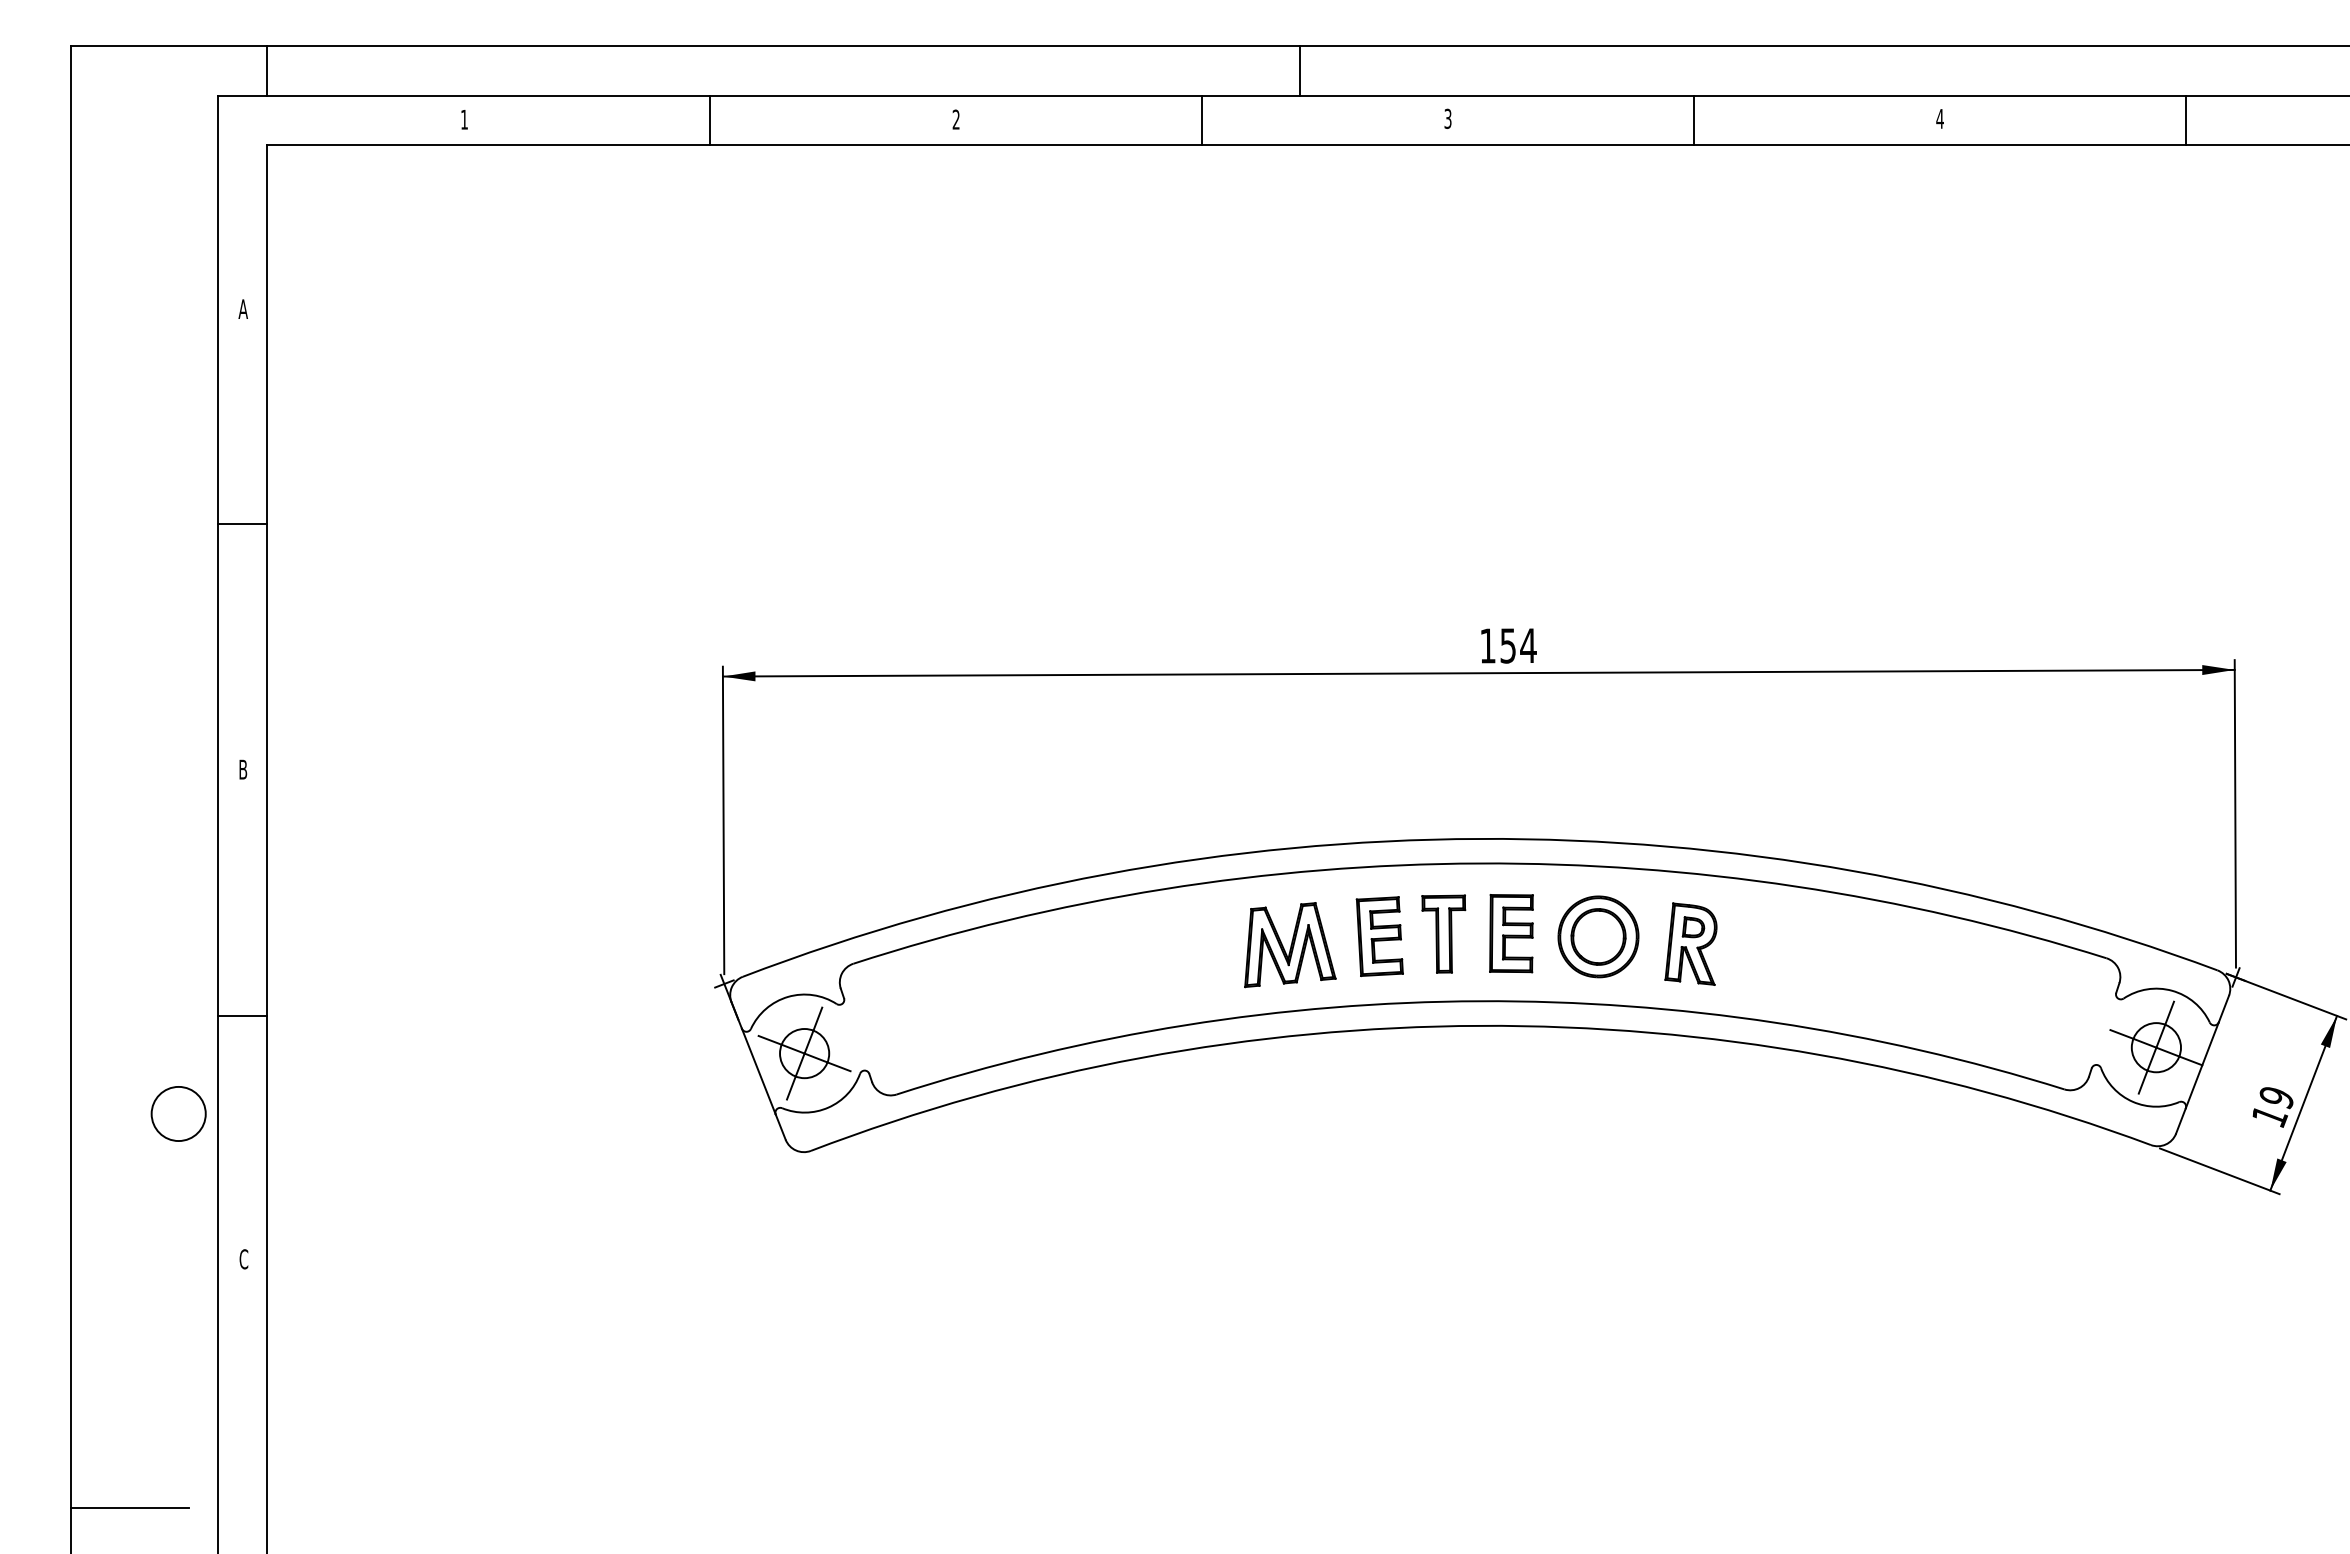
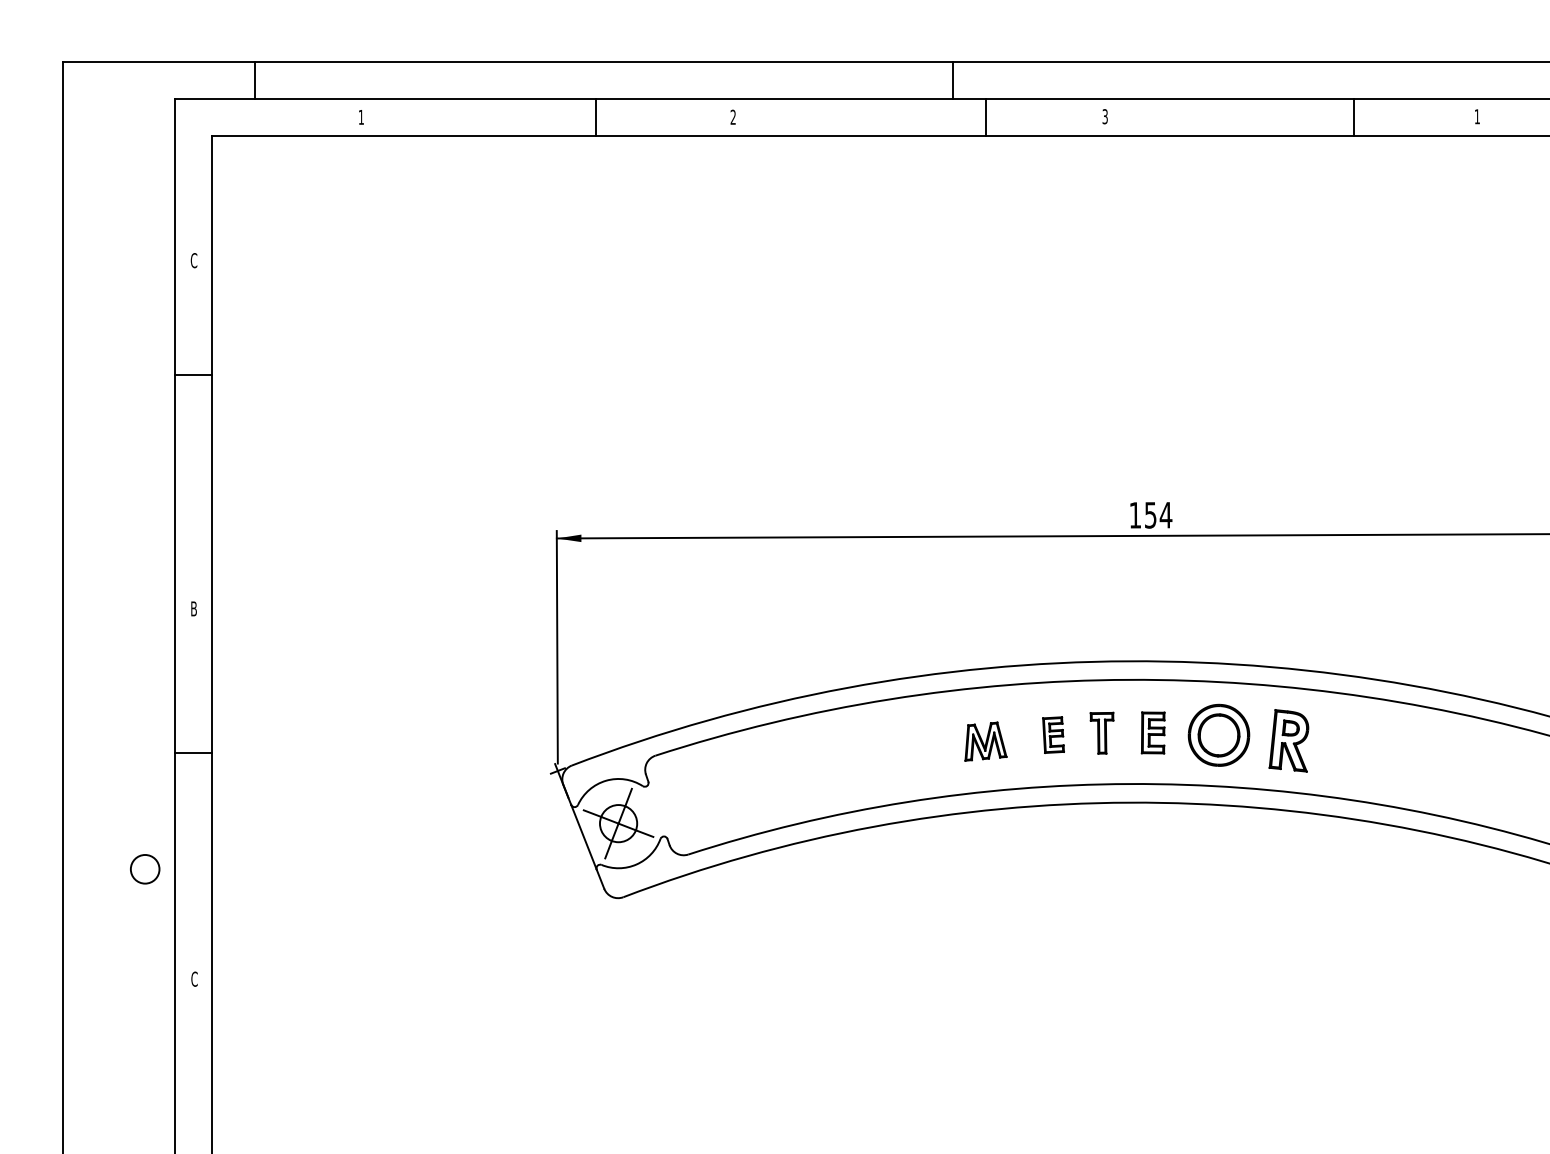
line: (267, 70) -> (254, 80), moved
line: (1300, 70) -> (952, 80), moved
text: (1939, 118) -> (1476, 116), 4 -> 1
line: (710, 119) -> (596, 117), moved
line: (1201, 119) -> (986, 117), moved
line: (1693, 119) -> (1353, 117), moved
text: (242, 309) -> (193, 260), A -> C
line: (242, 523) -> (193, 375), moved
part: (1443, 933) -> (1101, 732), size x0.7
part: (1511, 933) -> (1153, 732), size x0.7
part: (1379, 936) -> (1053, 735), size x0.6
part: (1290, 945) -> (986, 741), size x0.6
line: (242, 1015) -> (193, 753), moved
circle: (178, 1113) -> (145, 868), size x0.7

